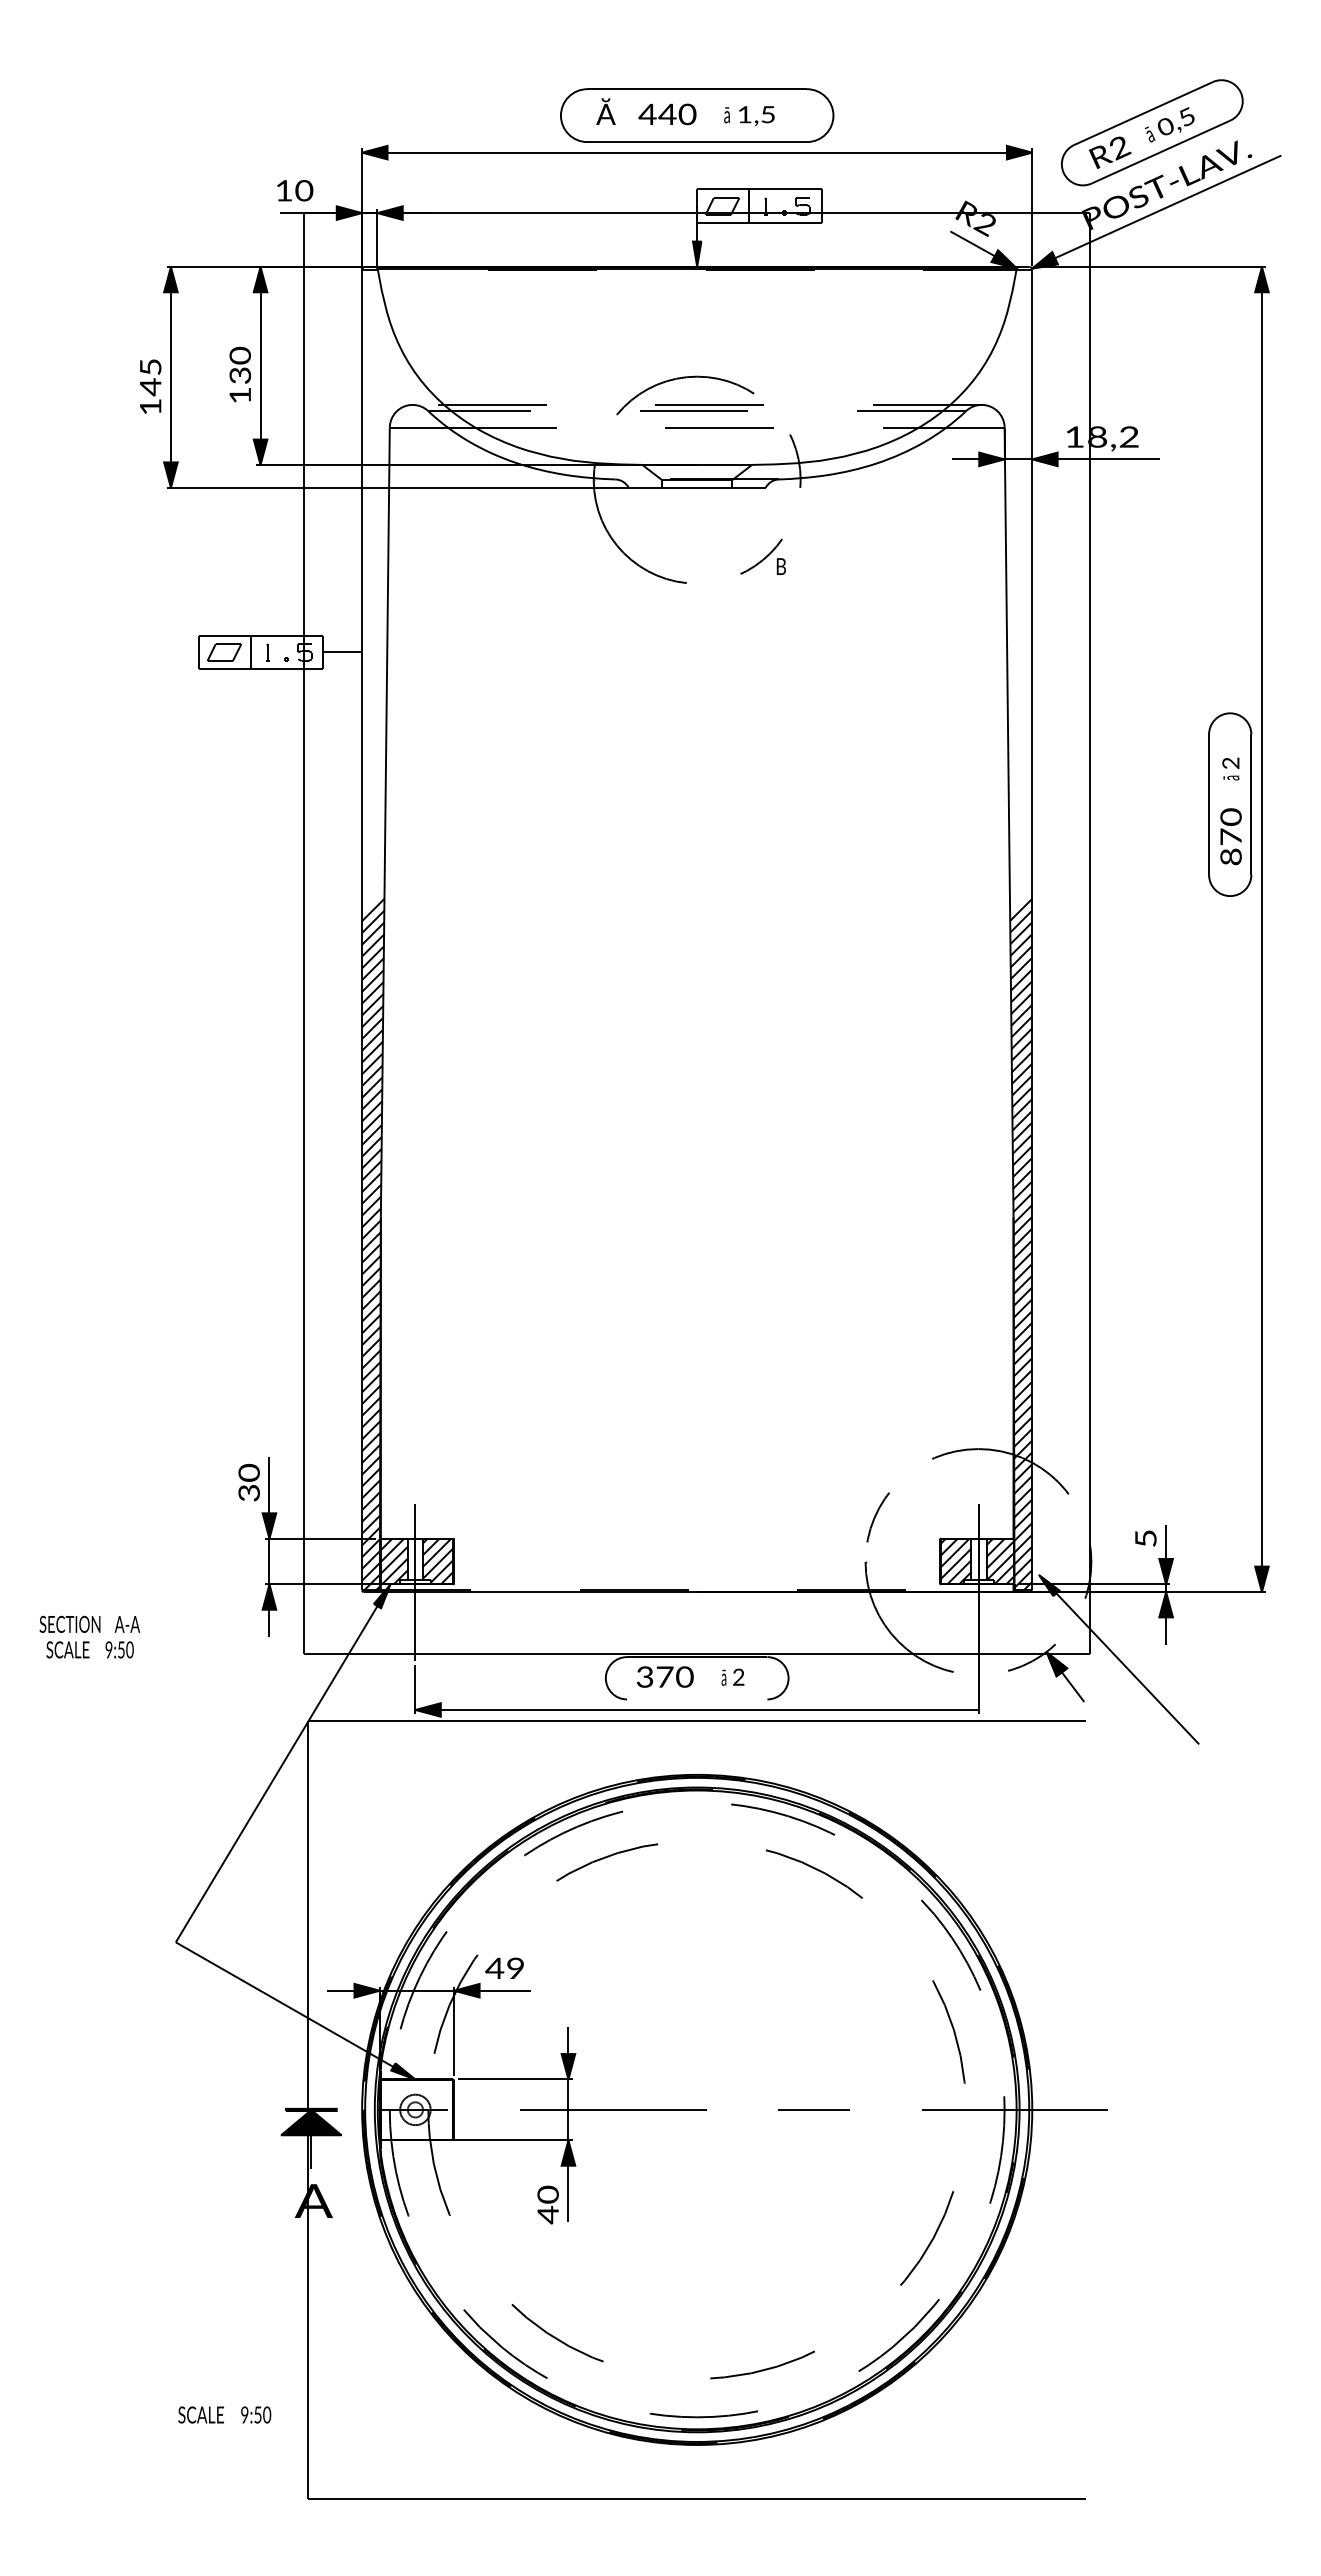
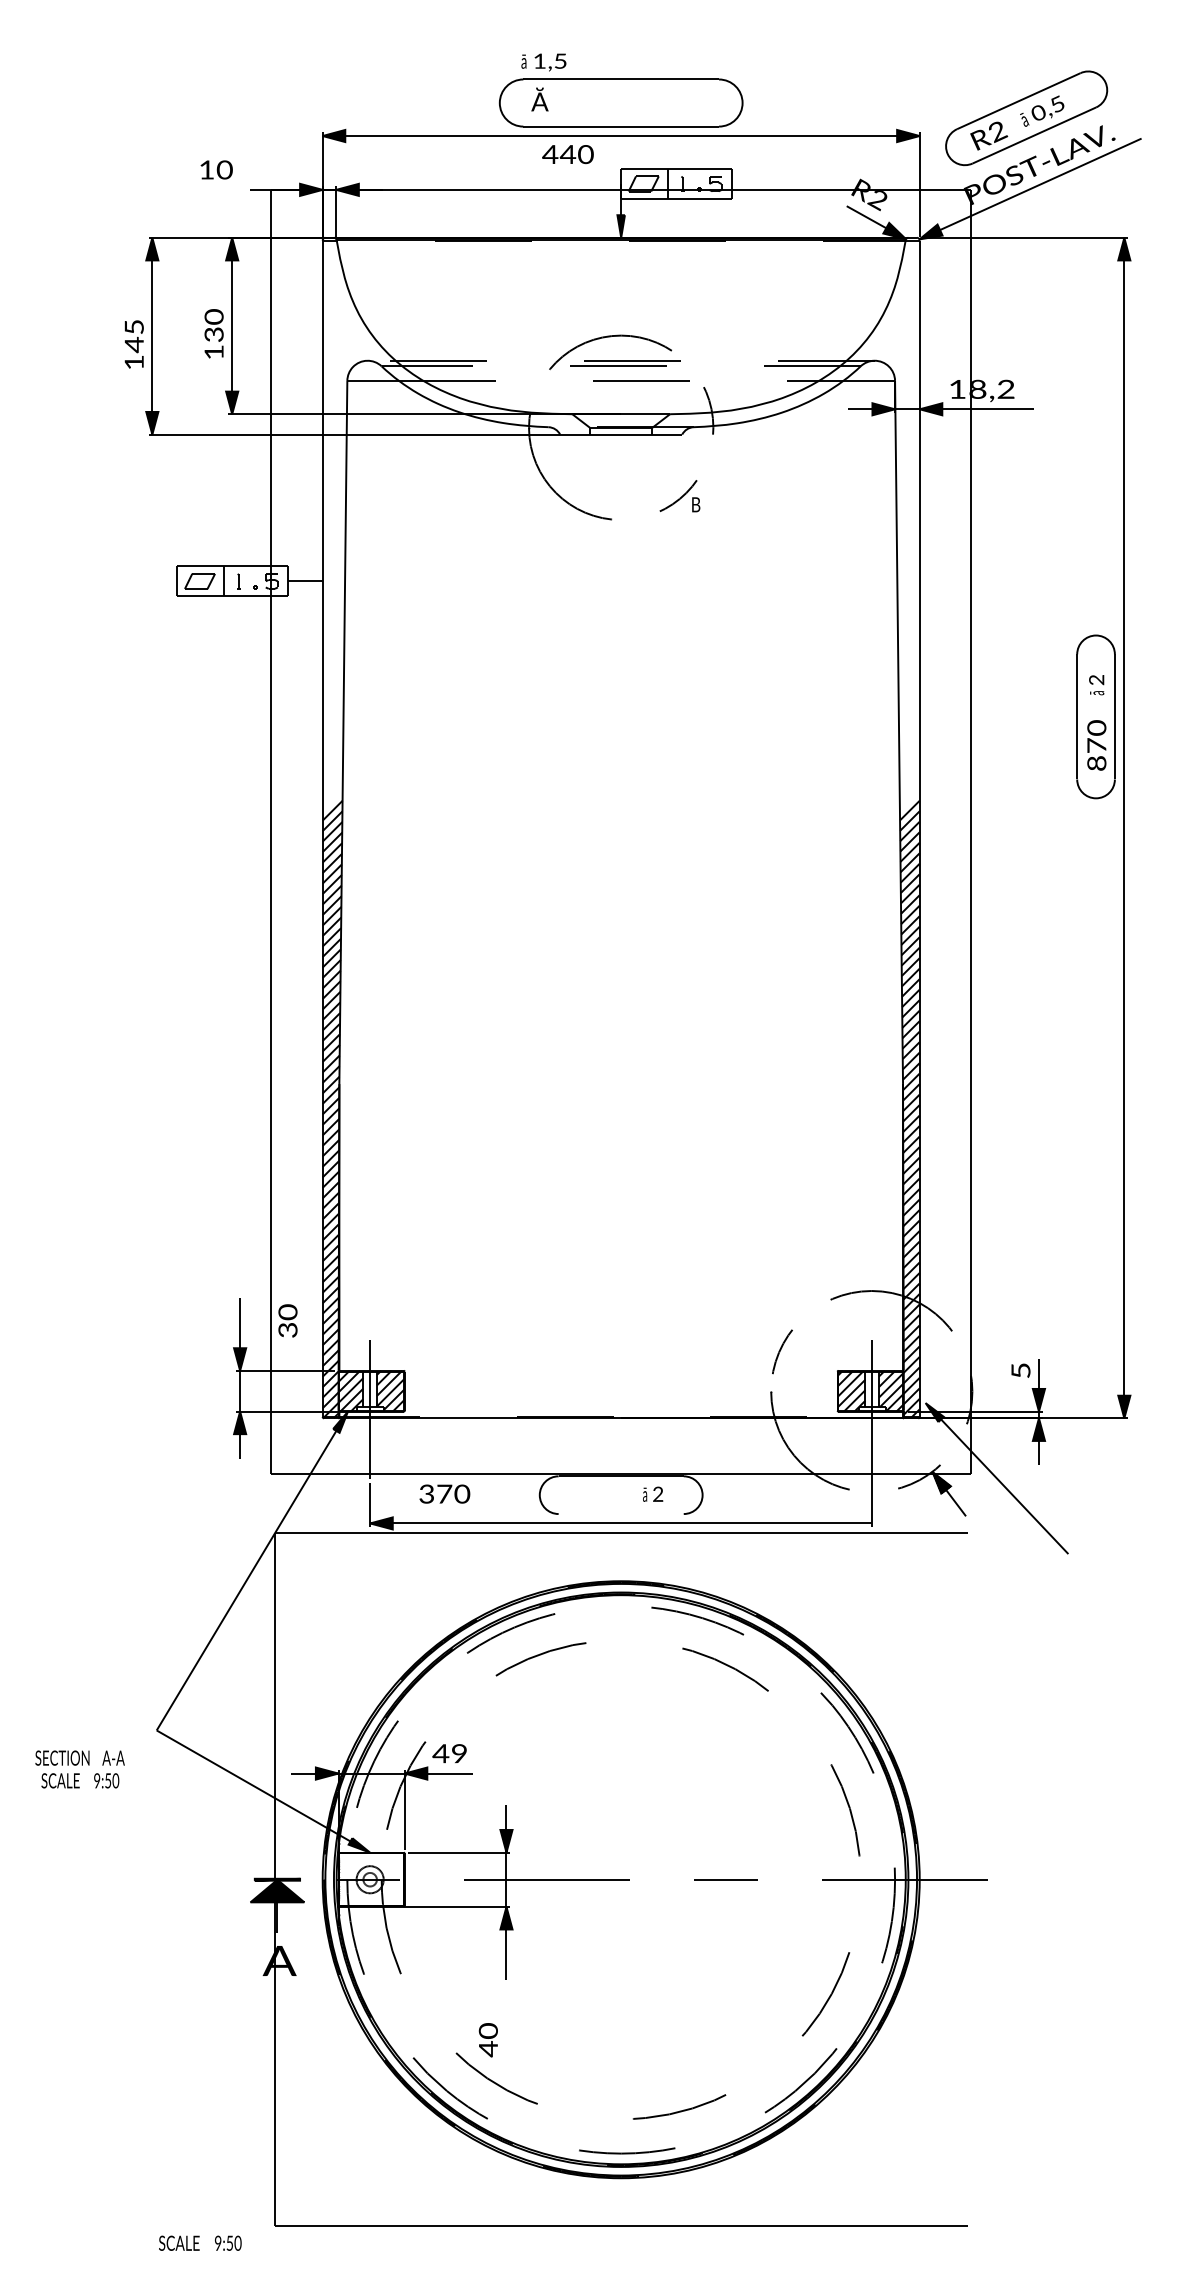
text: (667, 114) -> (568, 154), moved
text: (749, 116) -> (543, 62), moved
text: (295, 190) -> (216, 169), moved
text: (248, 1482) -> (287, 1320), moved
text: (89, 1636) -> (79, 1768), moved
text: (664, 1676) -> (444, 1493), moved
text: (547, 2204) -> (487, 2039), moved
text: (224, 2414) -> (200, 2242), moved

